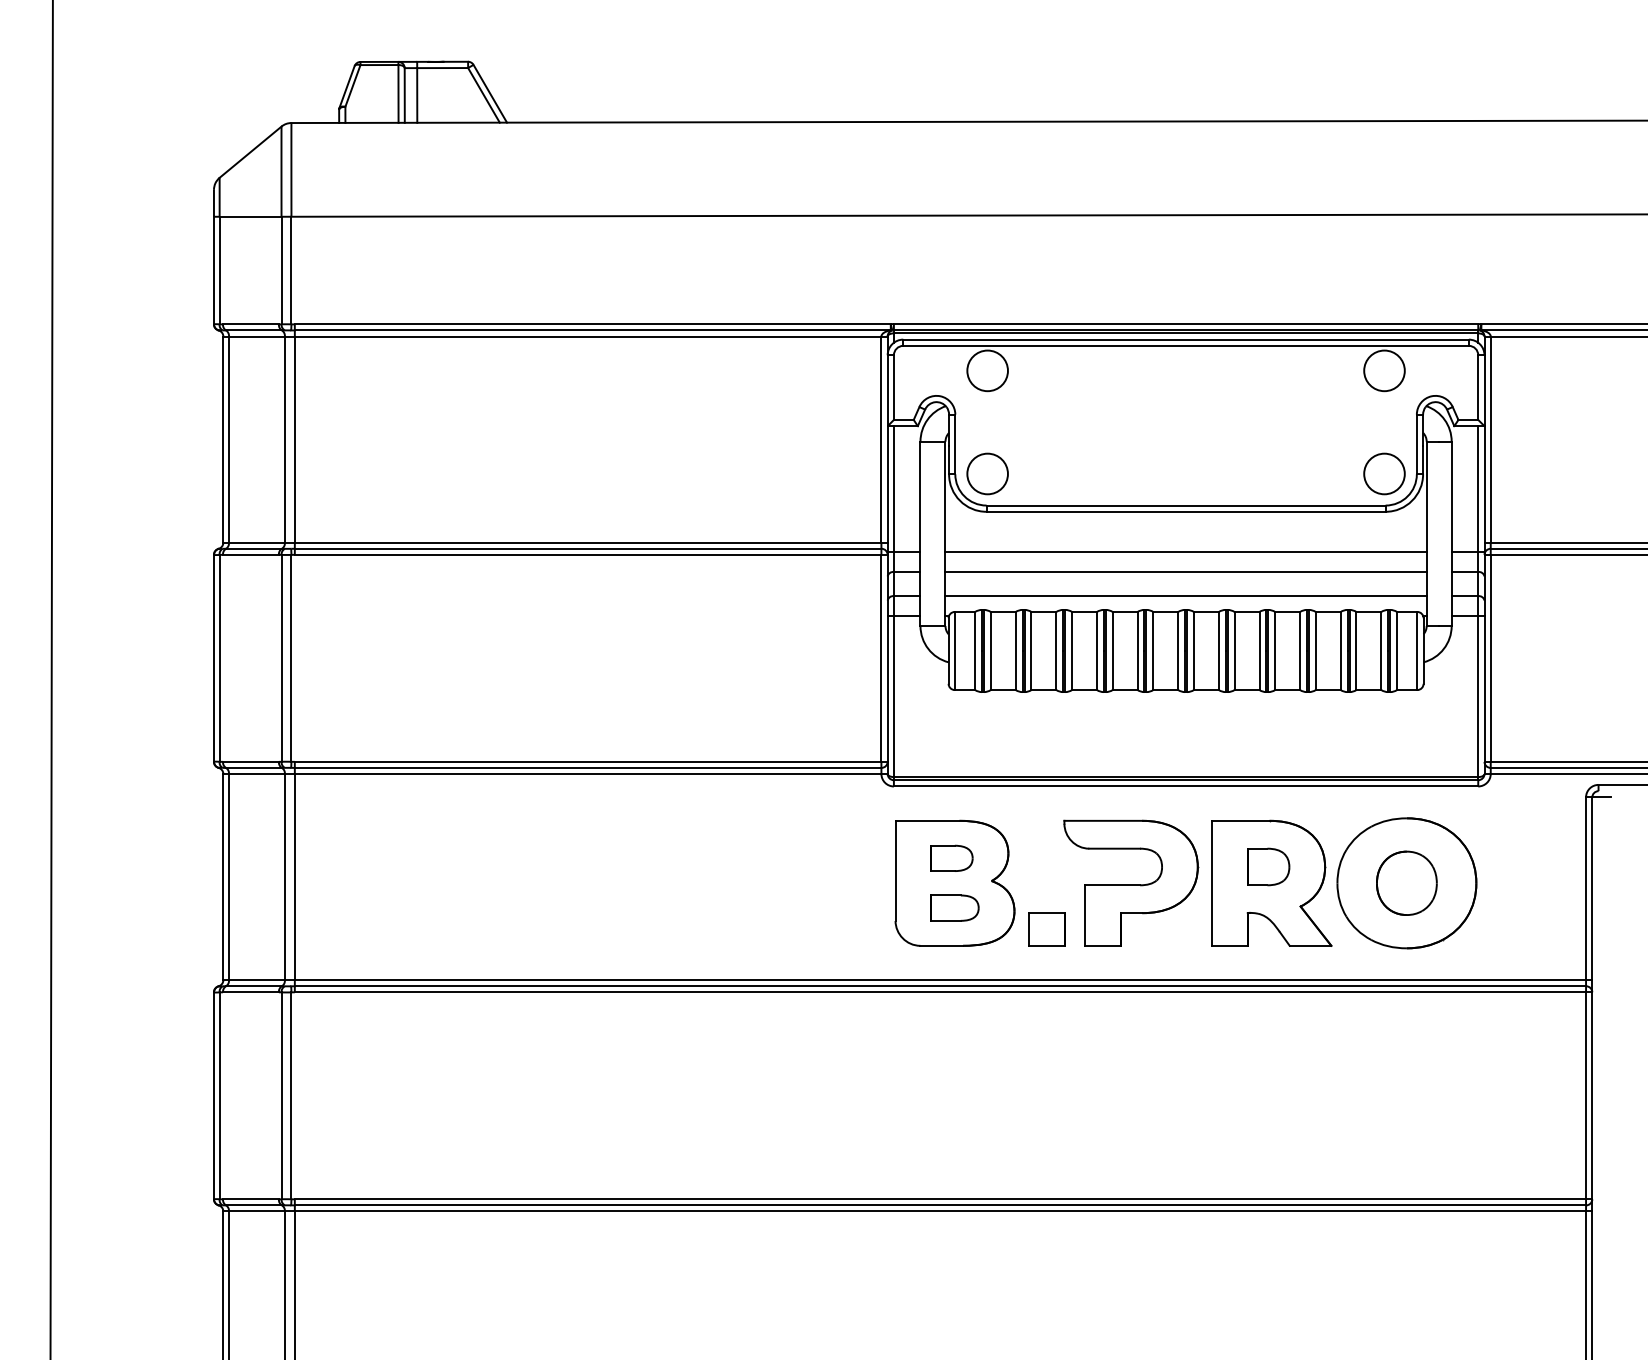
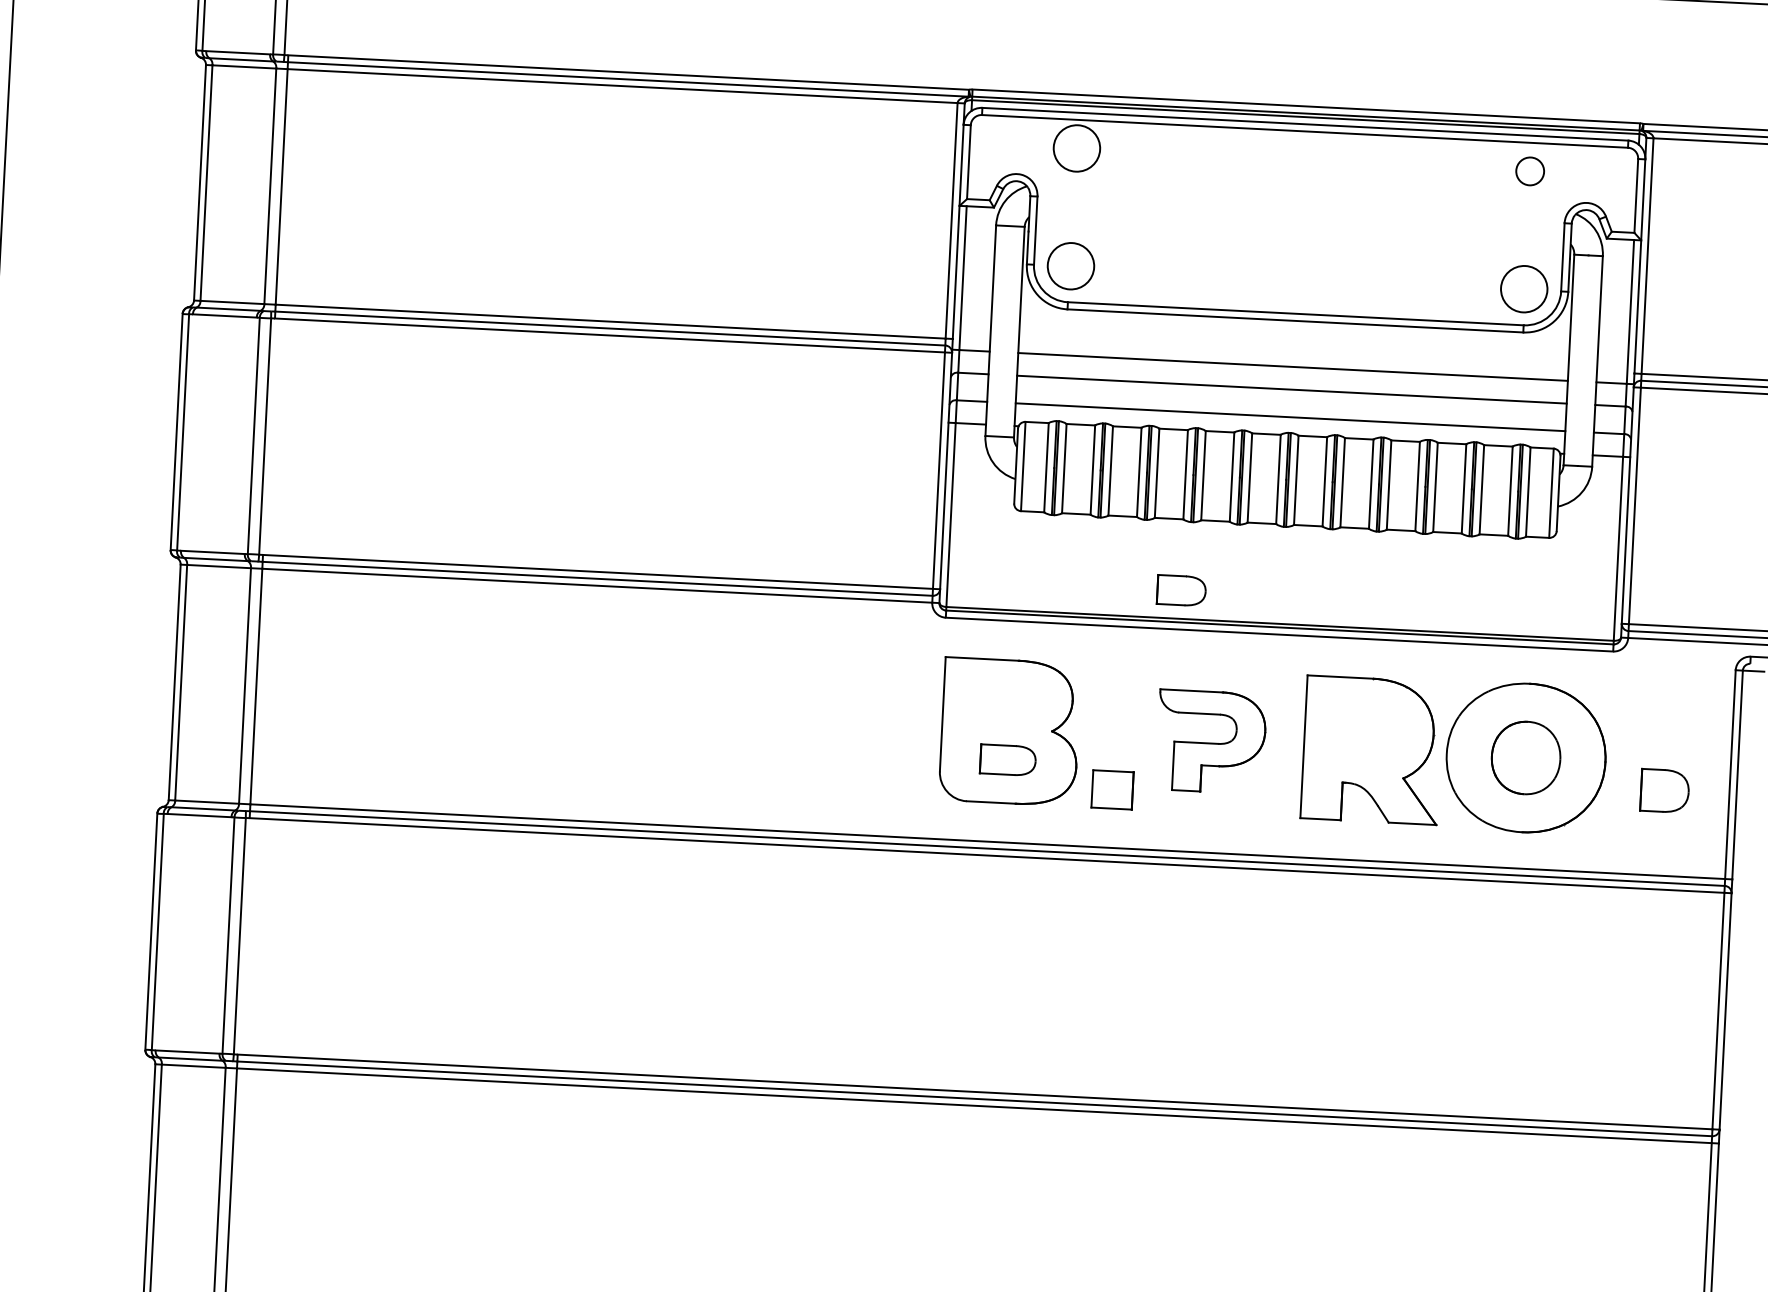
circle: (1384, 370) -> (1530, 171), size x0.6
part: (951, 857) -> (1181, 589), moved
part: (1268, 866) -> (1664, 790), moved
part: (1131, 882) -> (1211, 741), size x0.7

